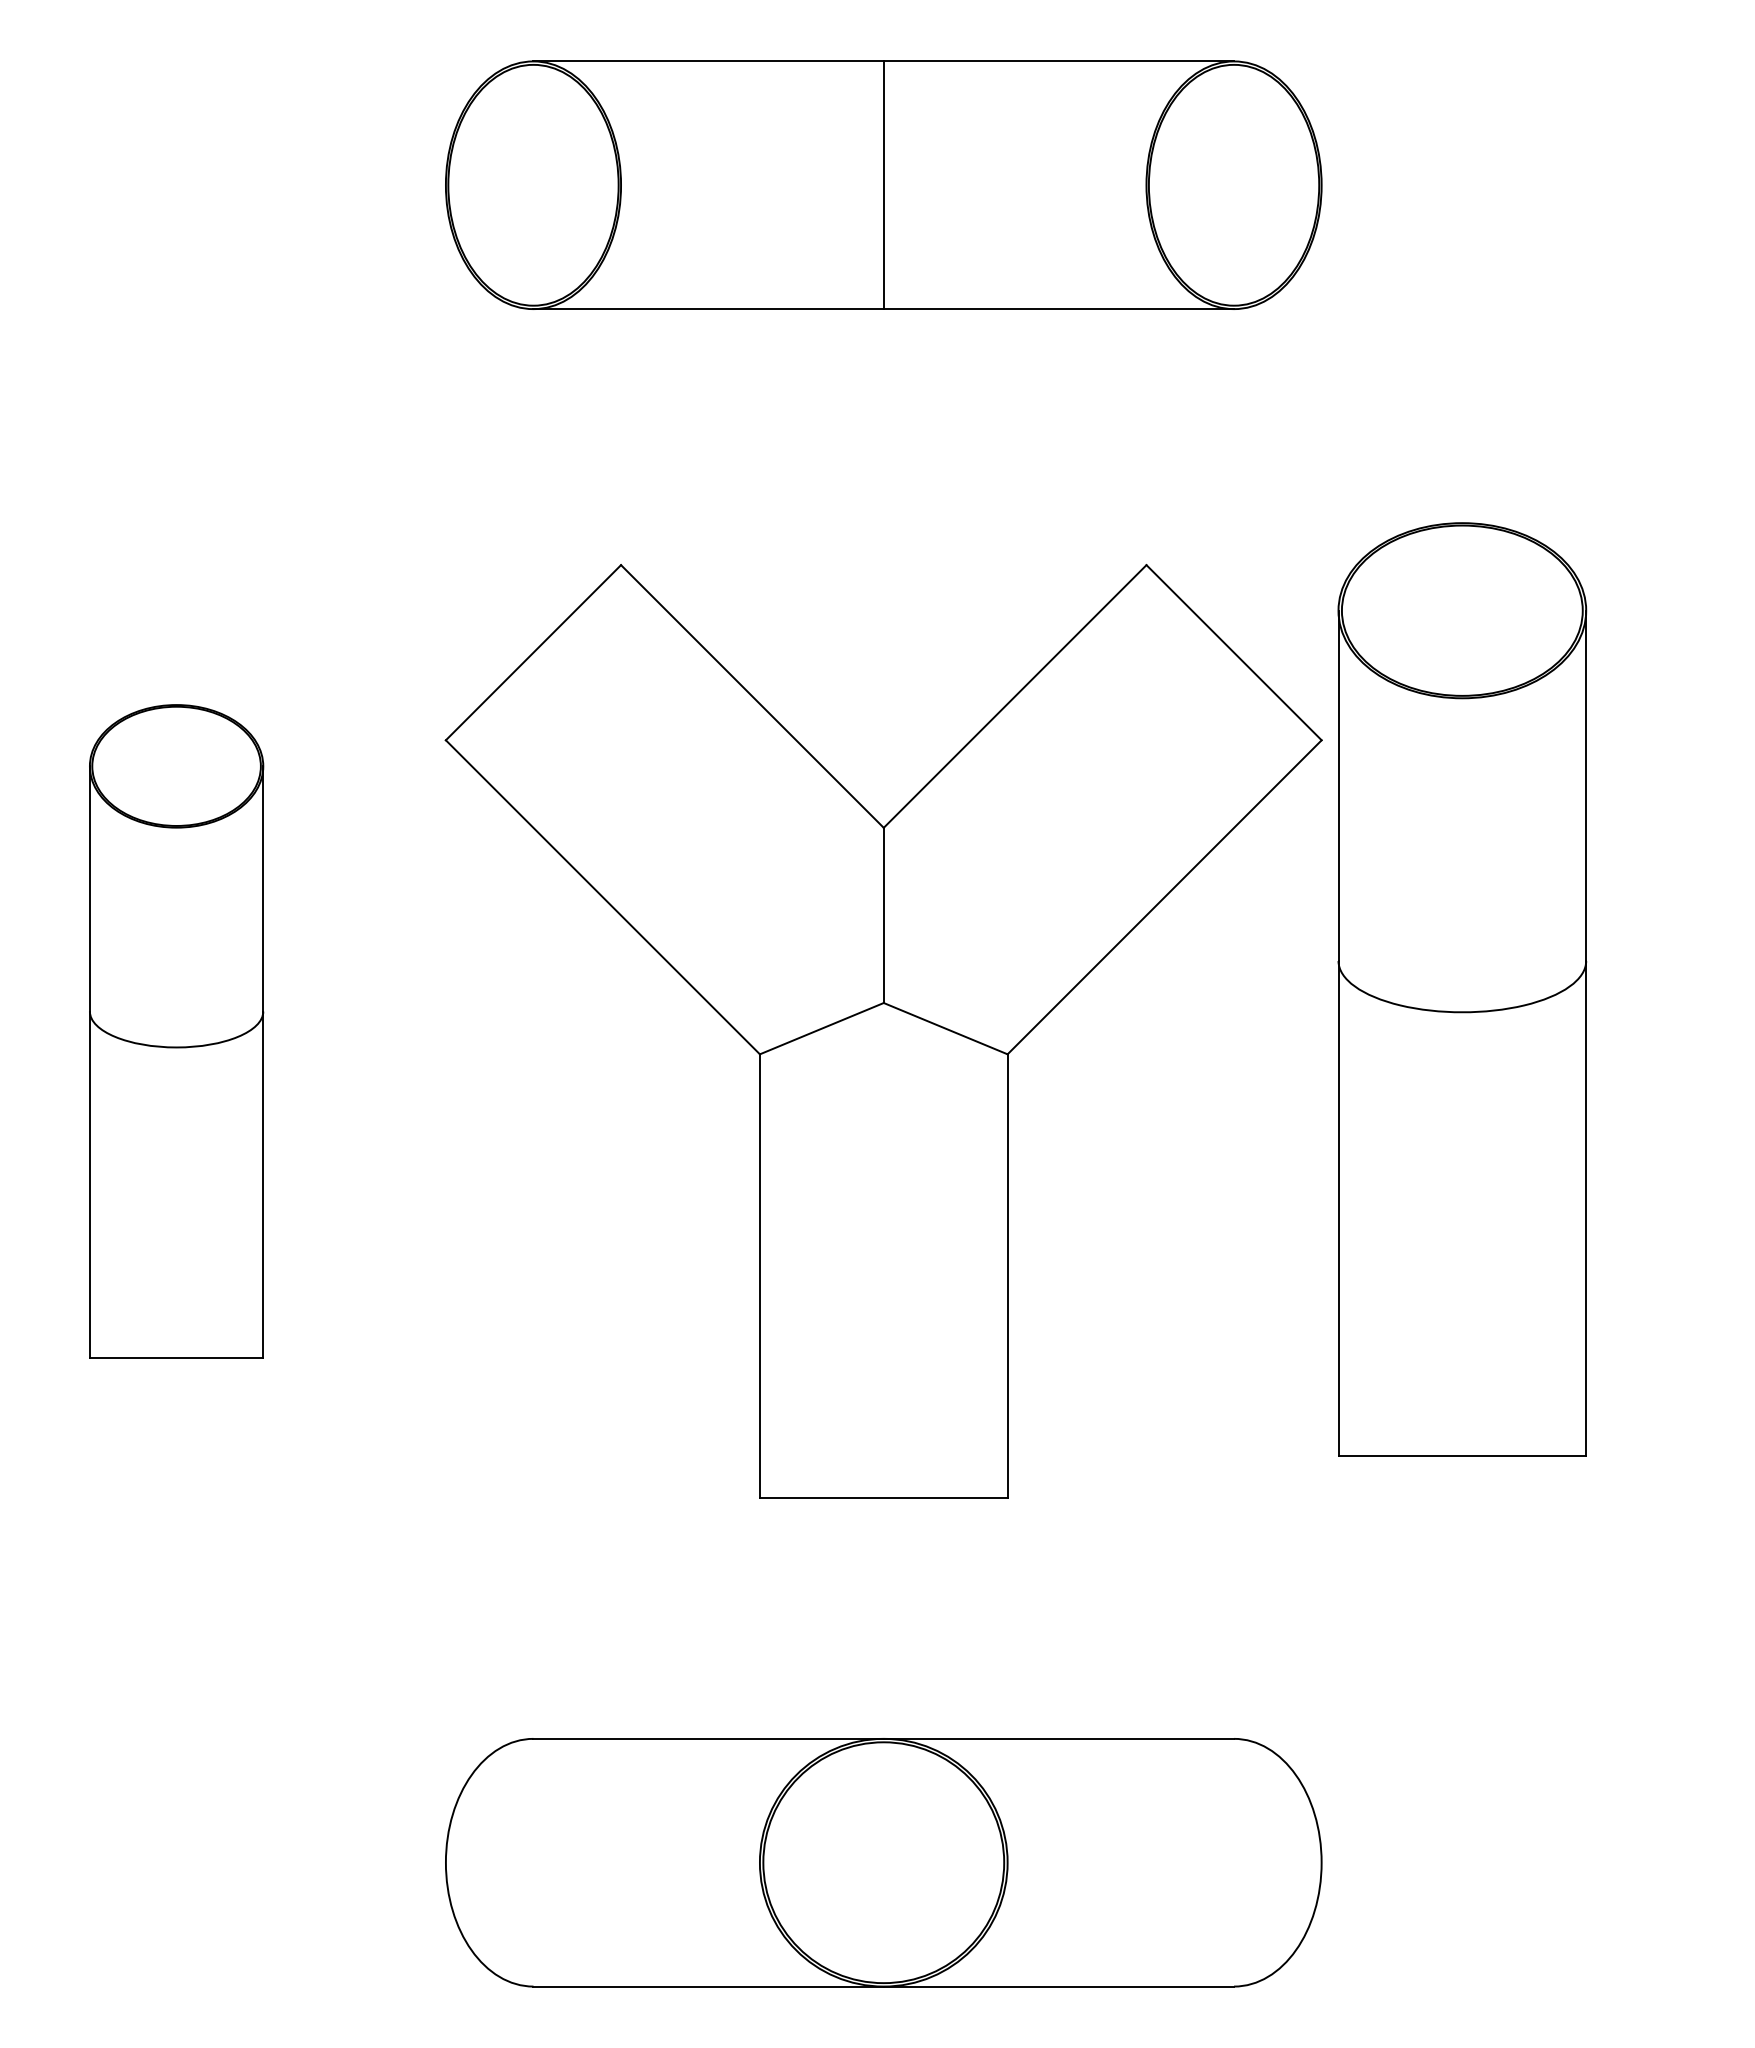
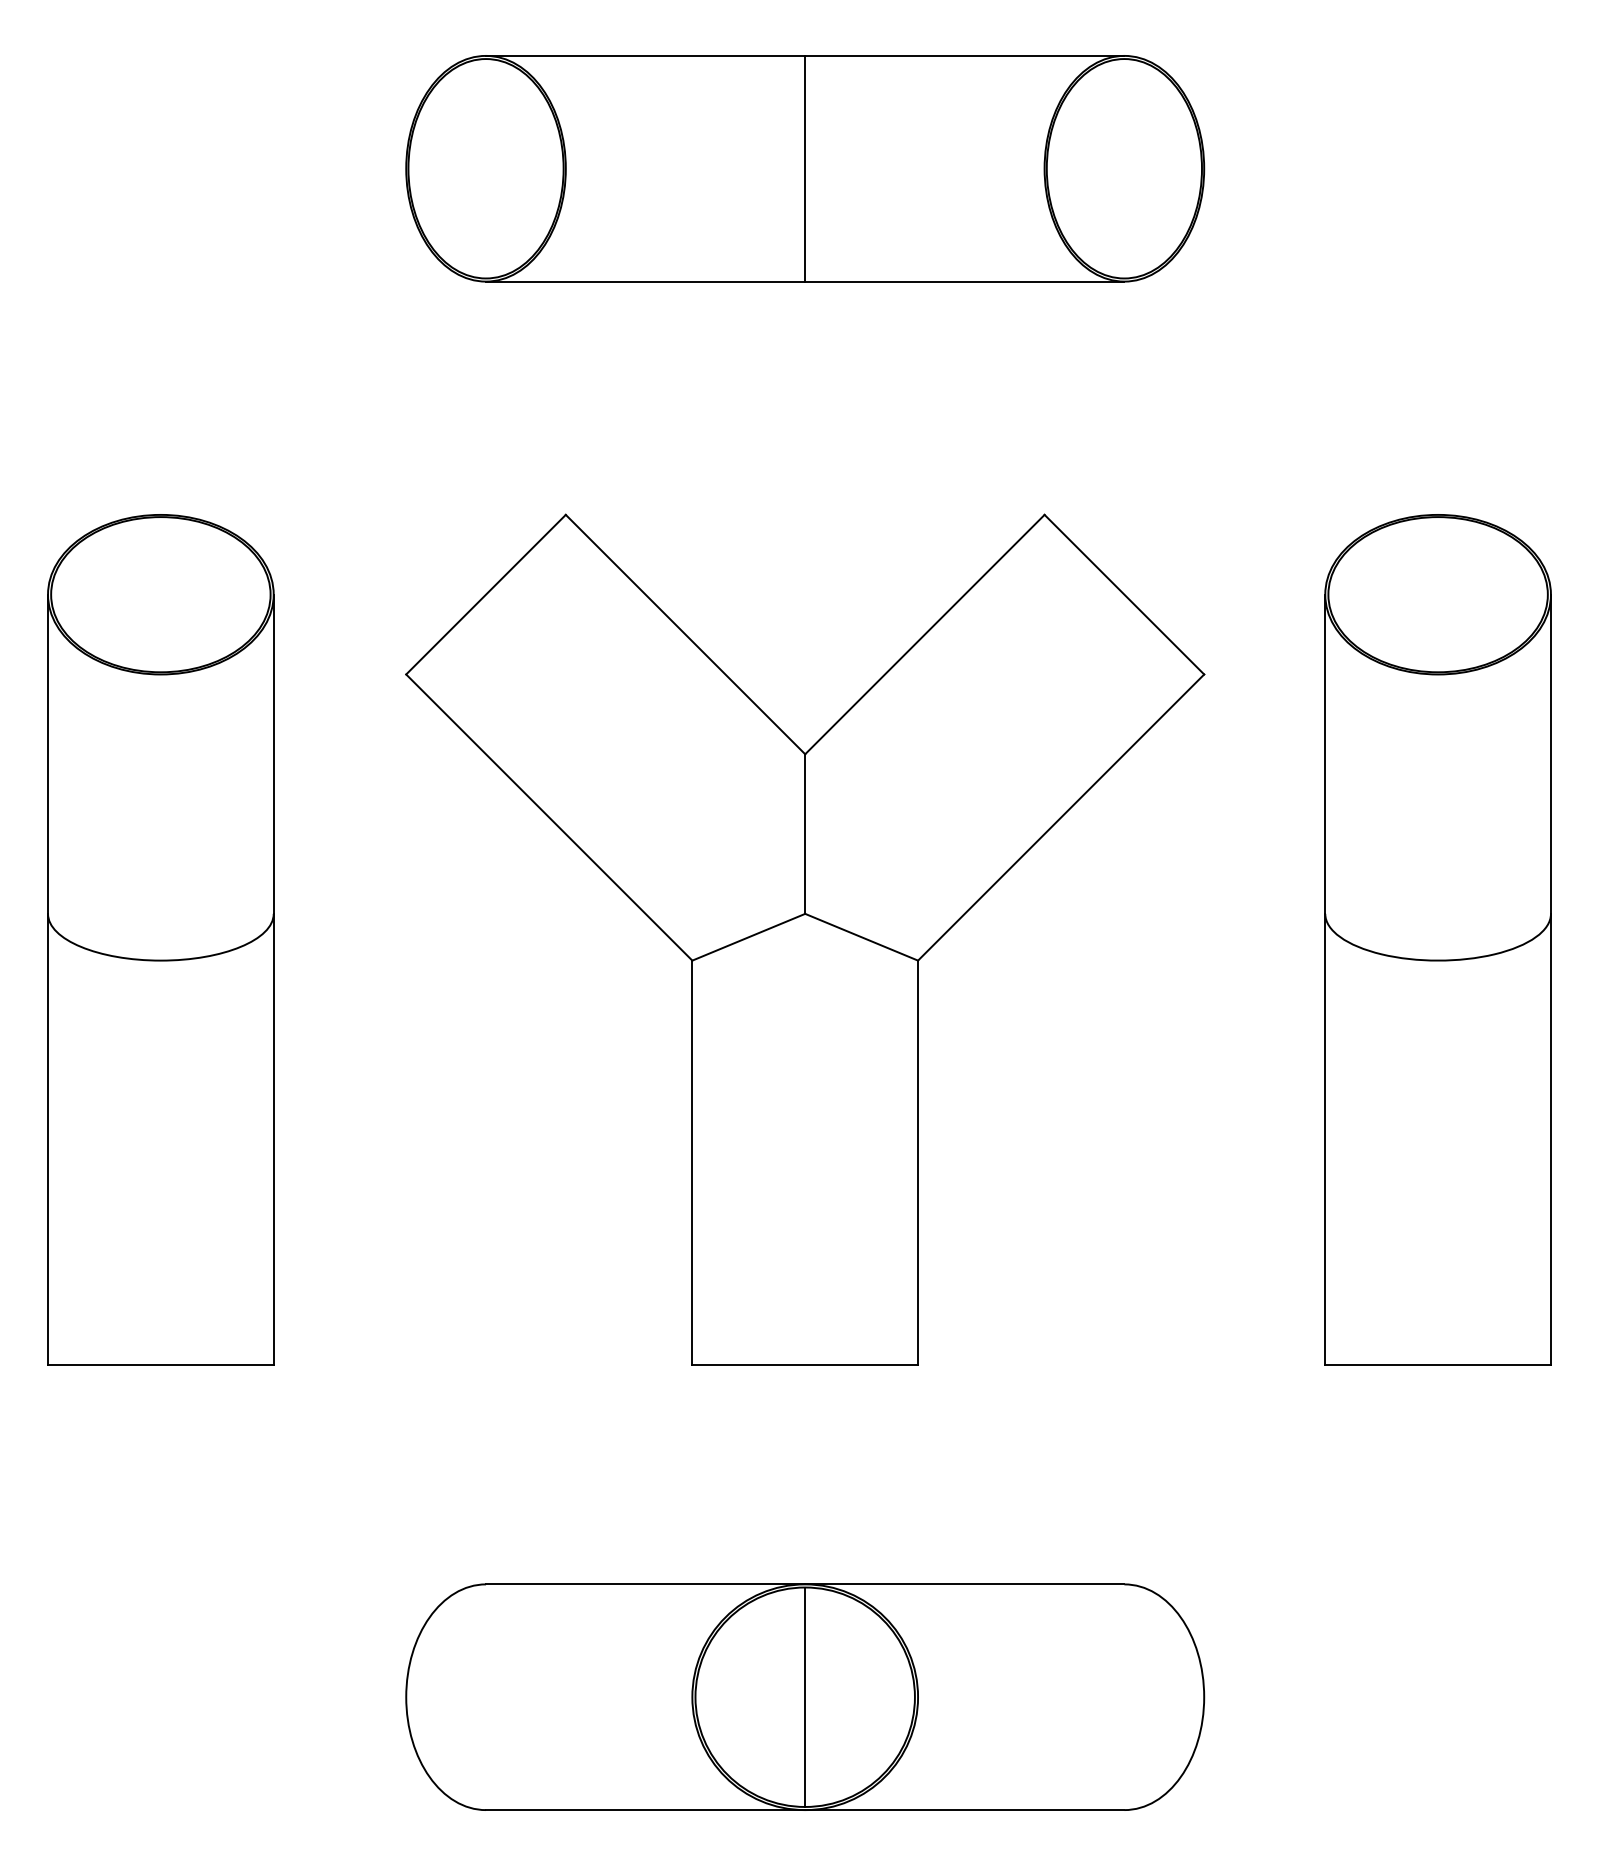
part: (1462, 989) -> (1438, 939), moved
part: (176, 1031) -> (160, 939), size x1.43
line: (883, 1862) -> (804, 1697), added

